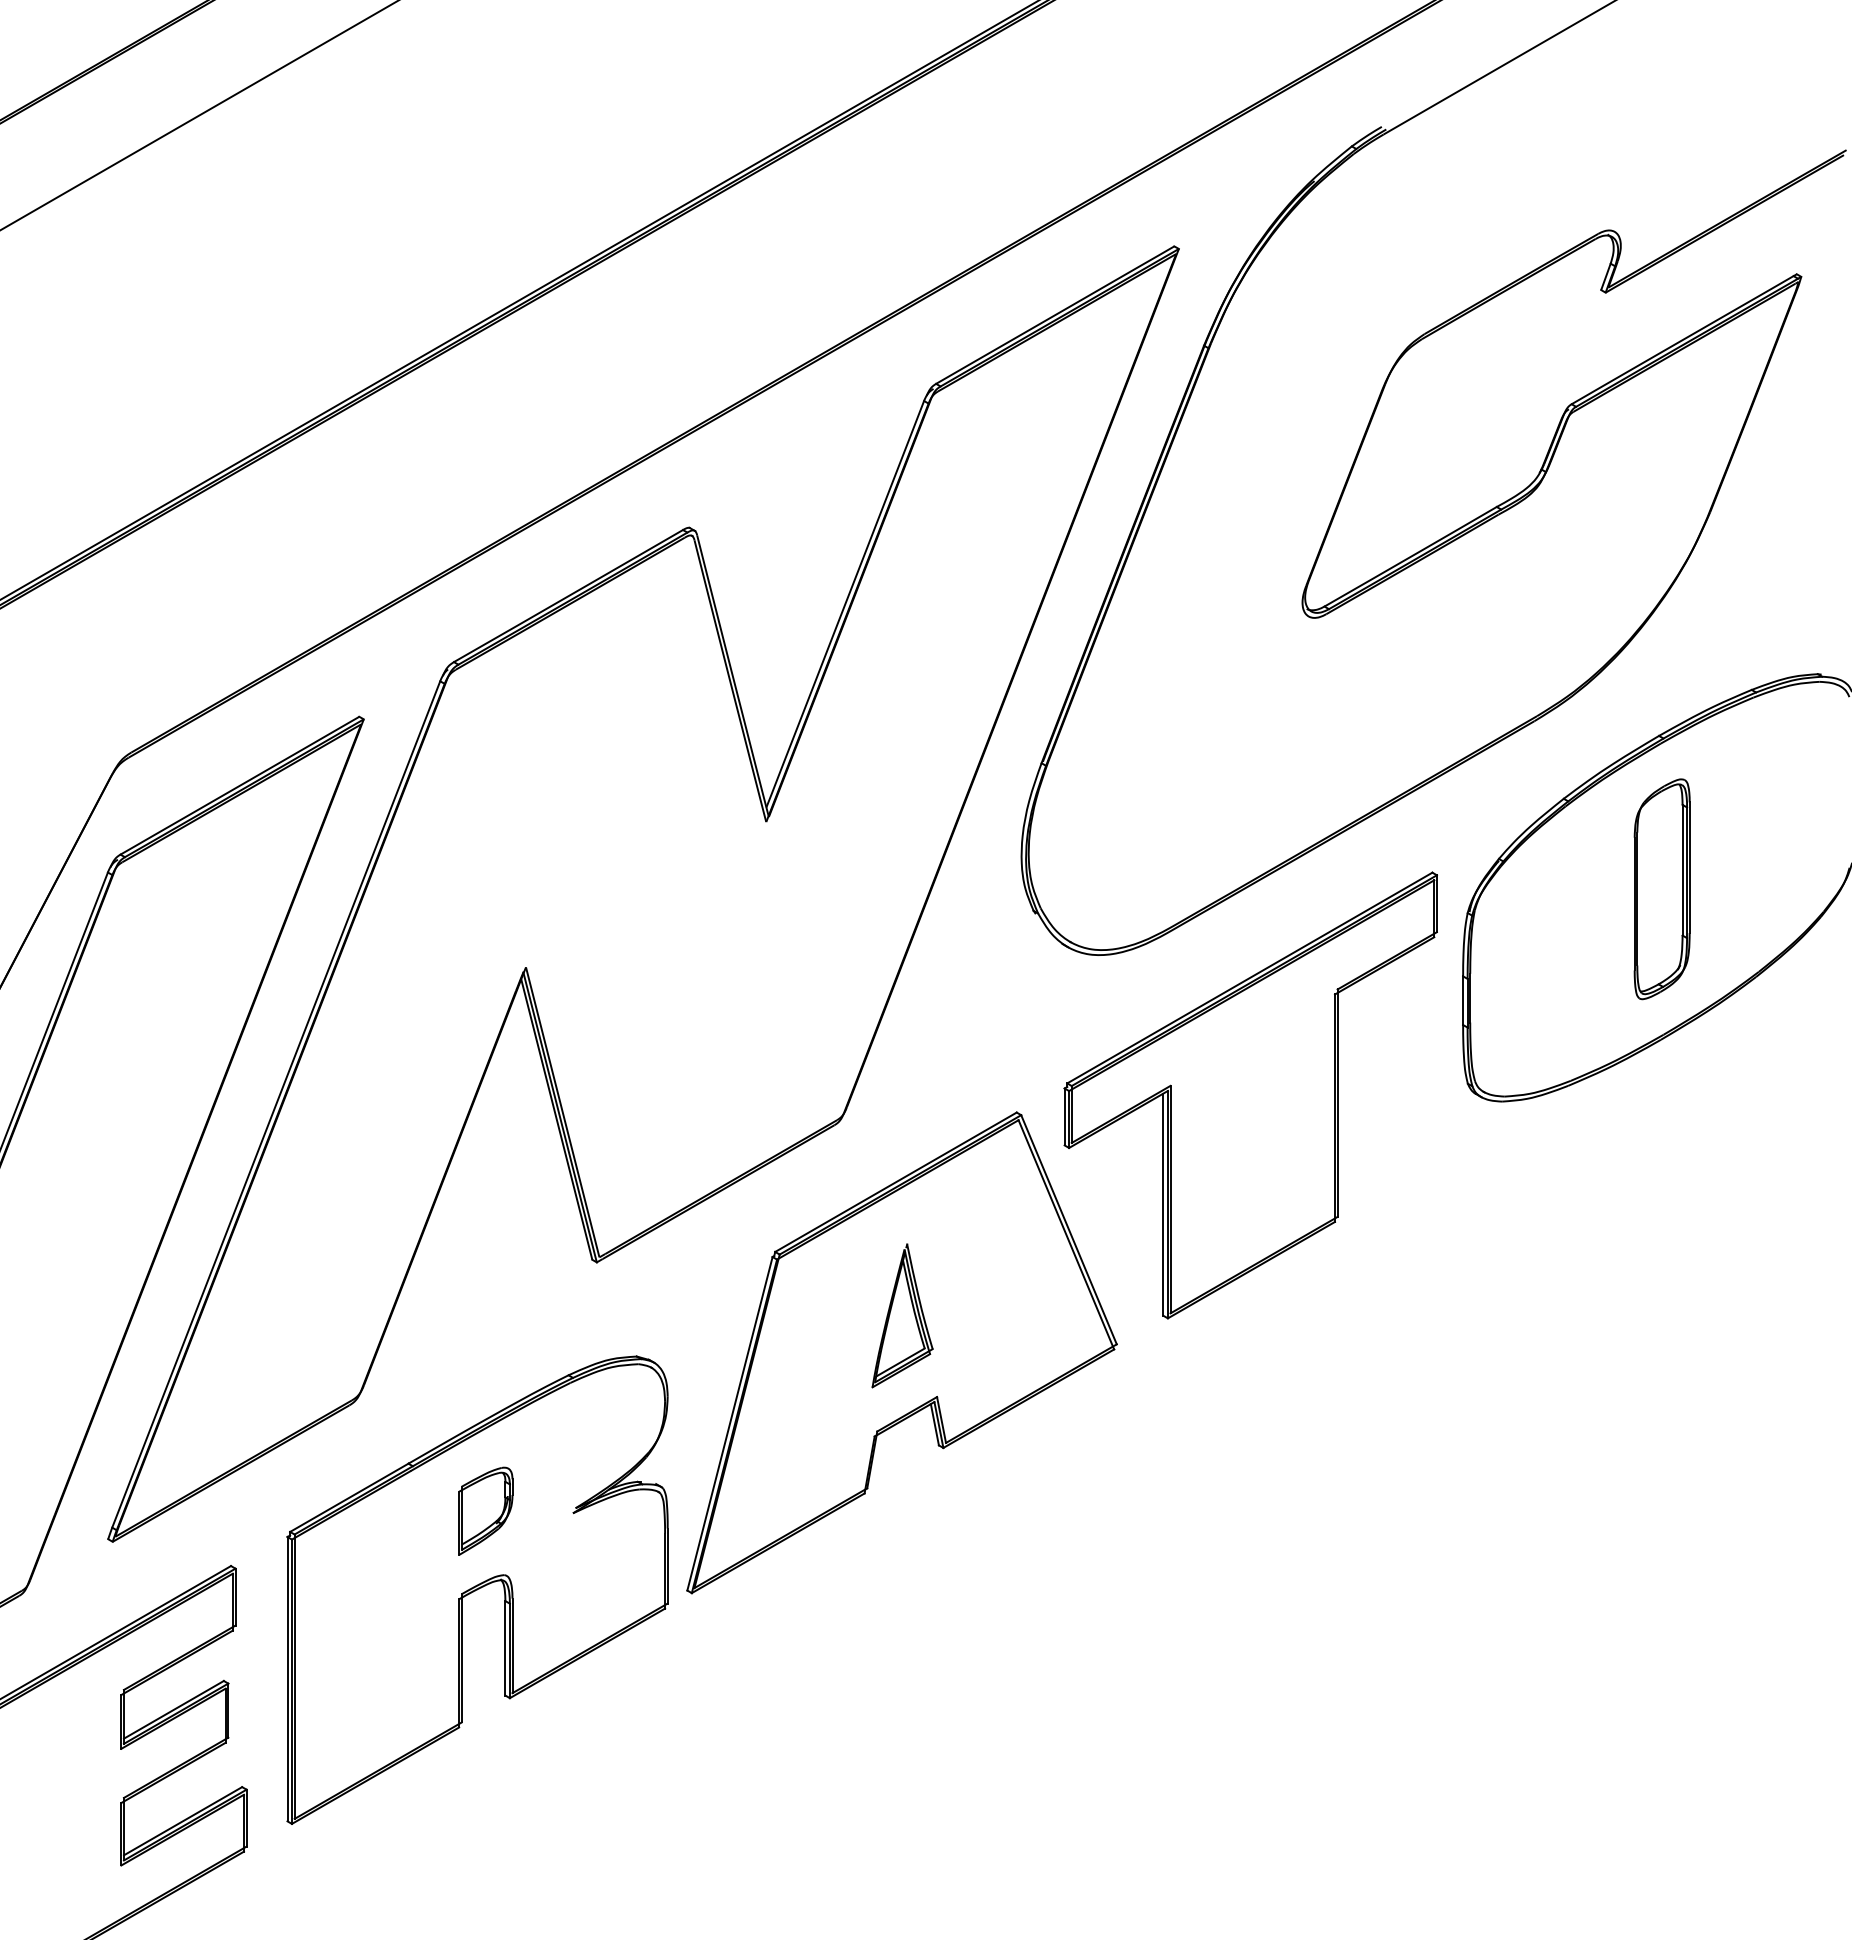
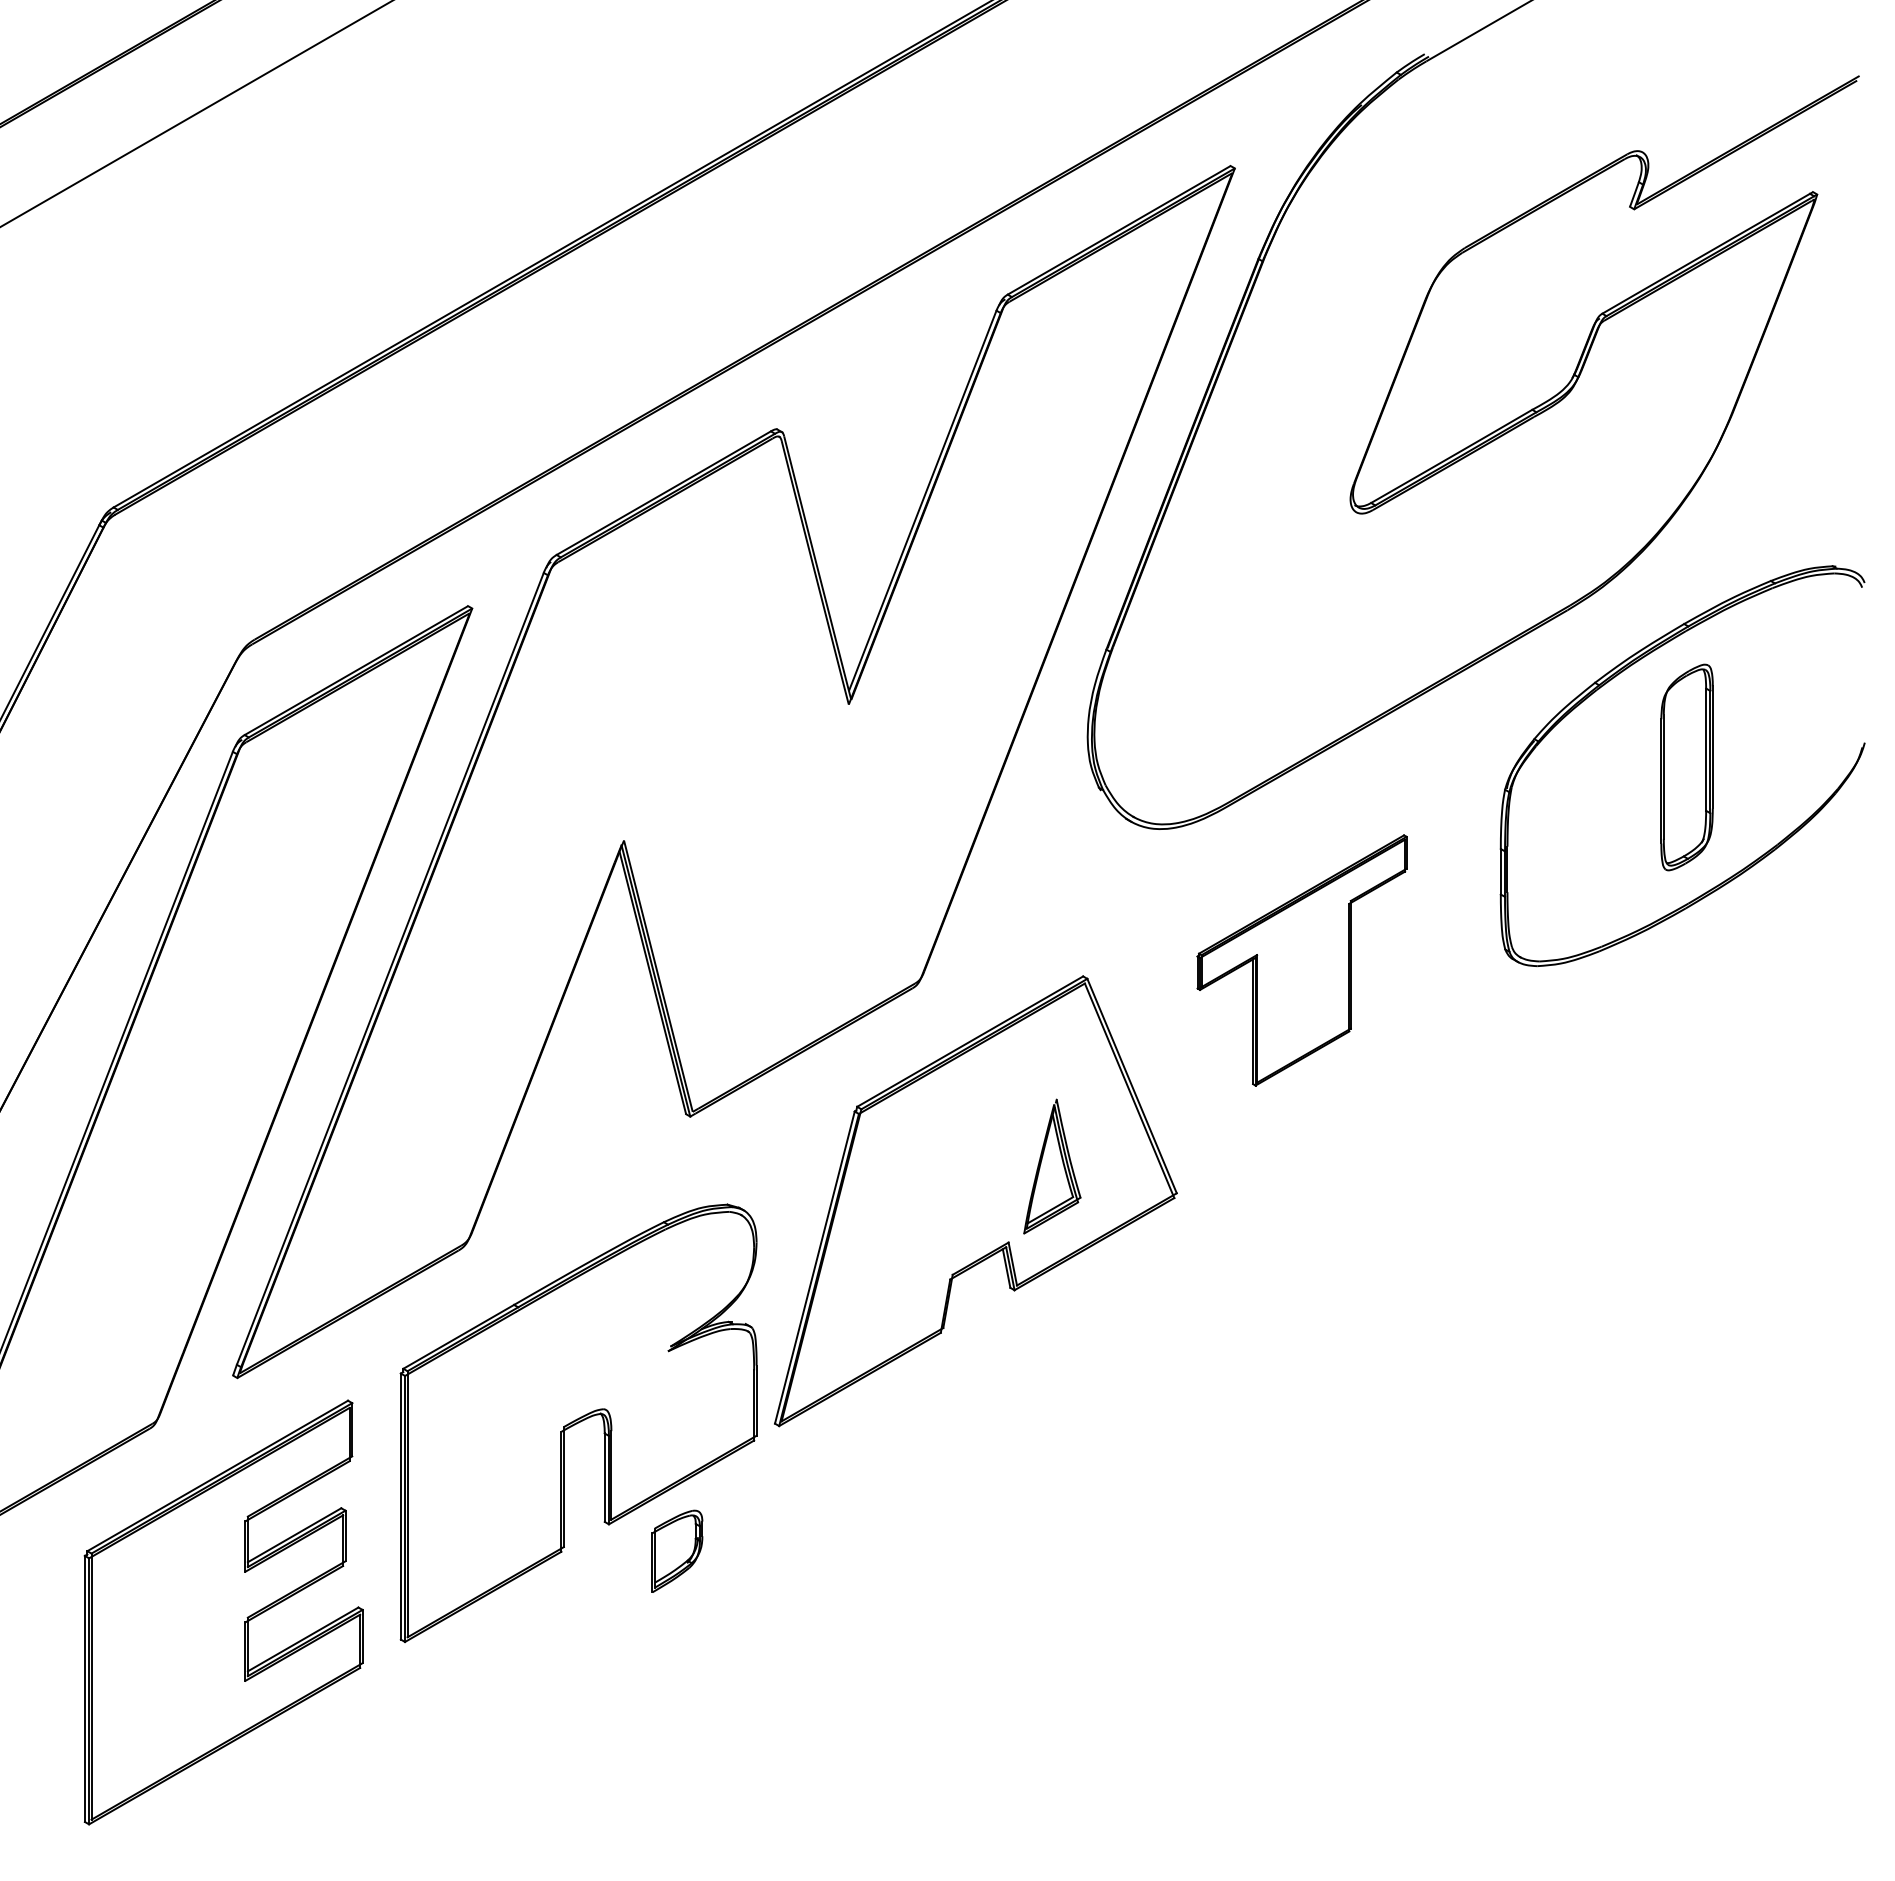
part: (1250, 1095) -> (1301, 960), size x0.6
part: (902, 1315) -> (1052, 1166), moved
part: (485, 1510) -> (677, 1550), moved

